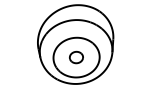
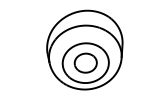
part: (76, 56) -> (85, 62), size x1.67

